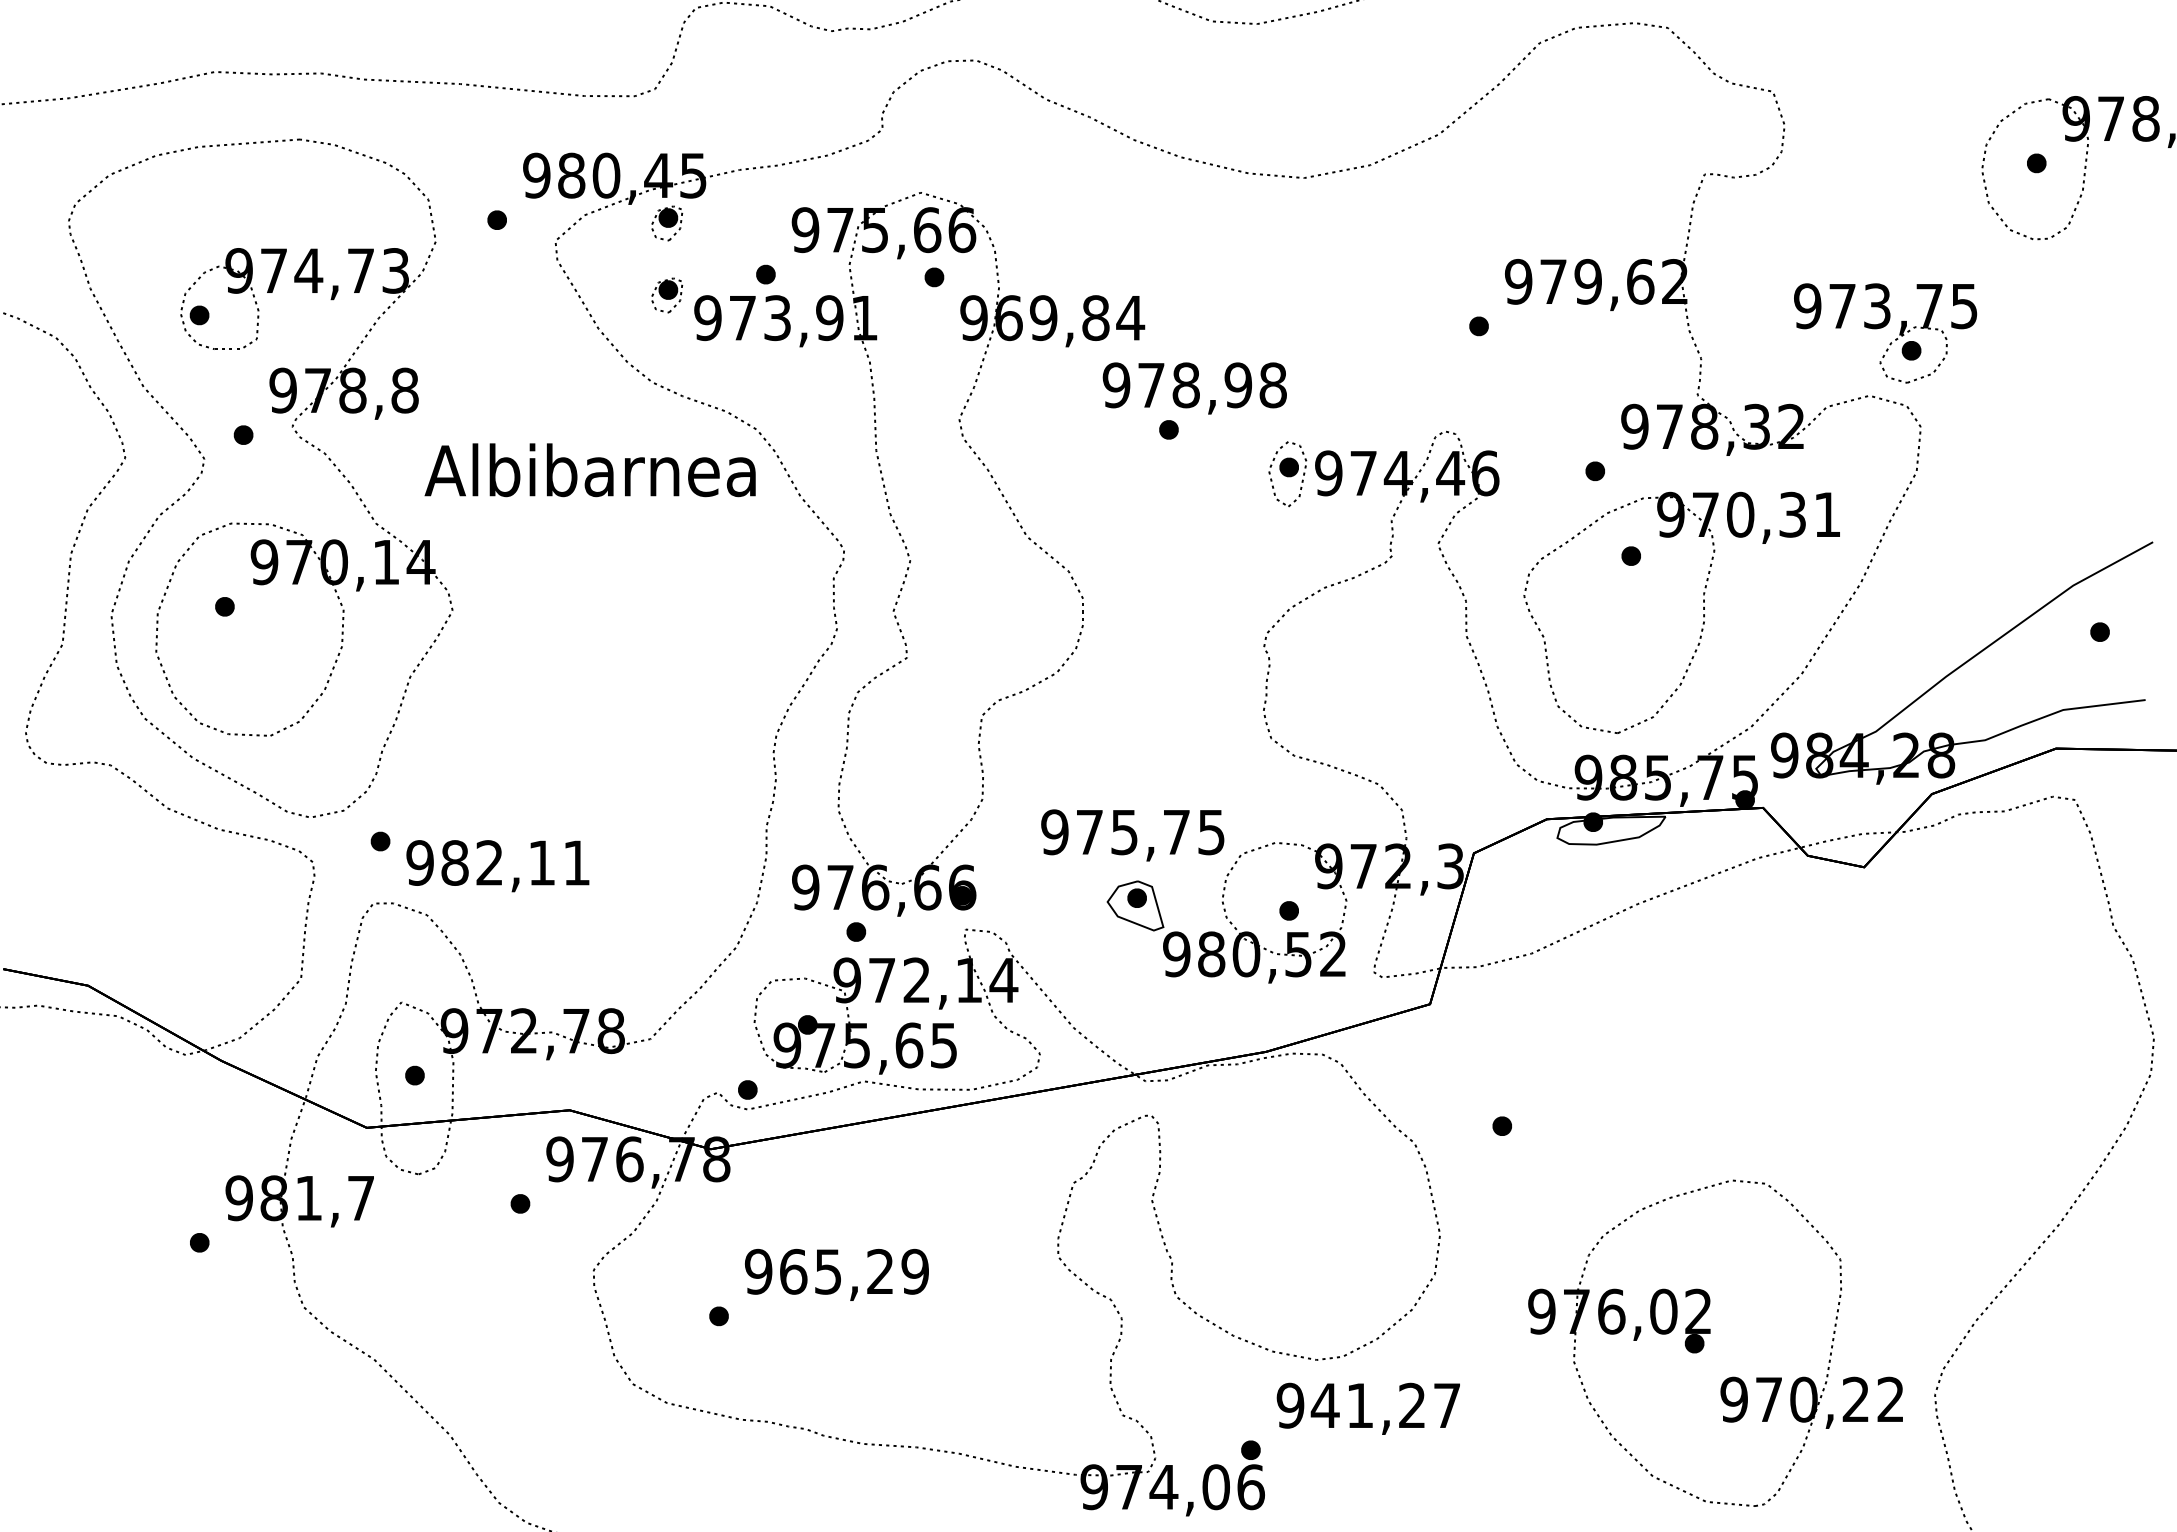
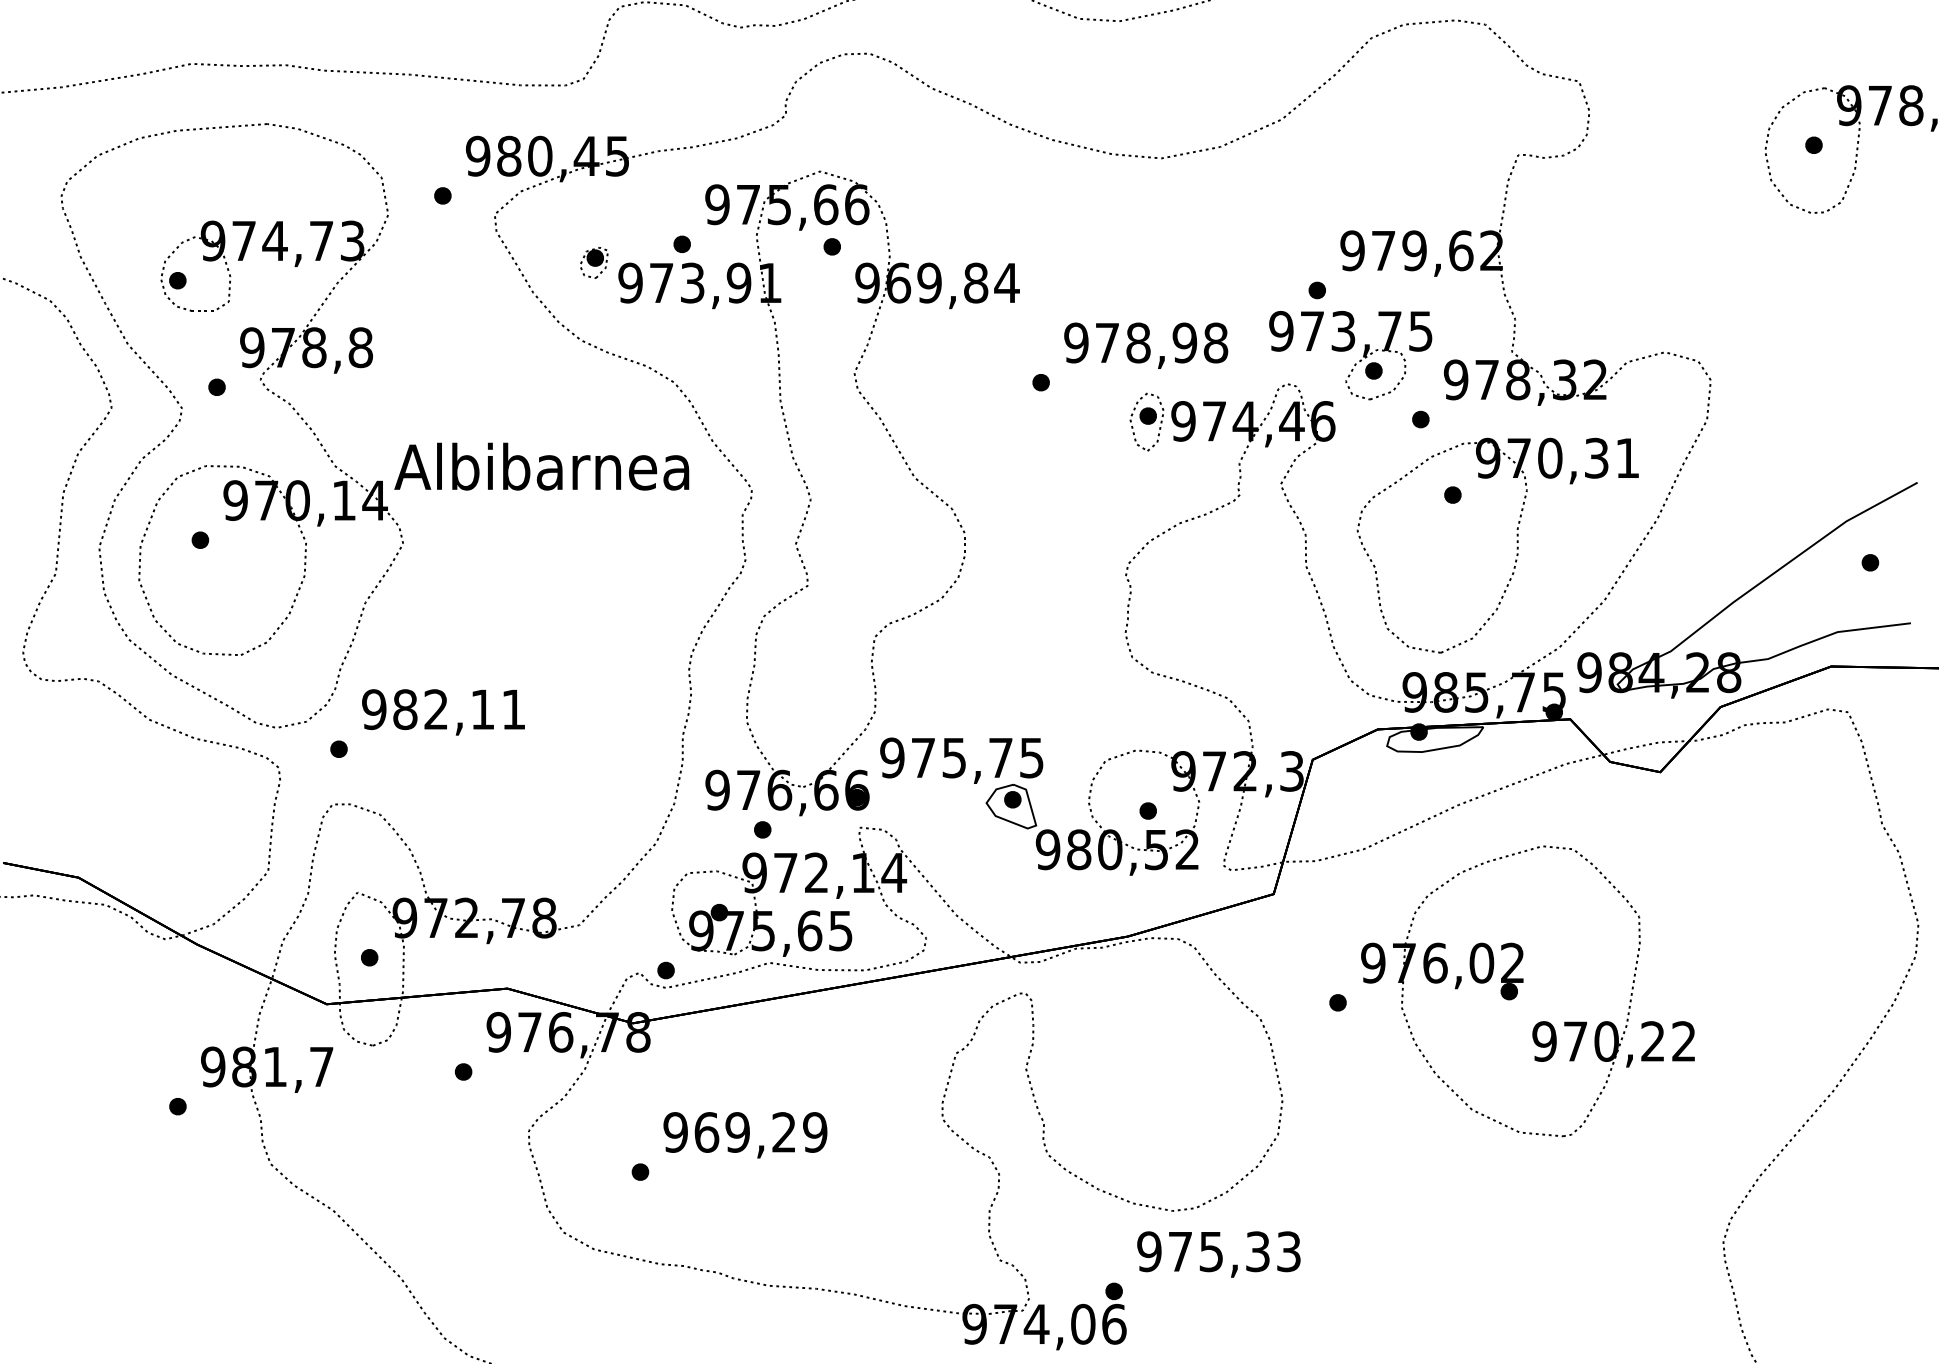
part: (667, 223) -> (594, 198), removed
part: (1883, 327) -> (1348, 350), moved
text: (1194, 388) -> (1145, 345), moved
text: (589, 470) -> (541, 466), moved
text: (1132, 835) -> (961, 760), moved
text: (497, 866) -> (443, 712), moved
text: (827, 1271) -> (737, 1132), 965,29 -> 969,29
part: (1710, 1333) -> (1523, 982), moved
text: (1385, 1405) -> (1234, 1251), 941,27 -> 975,33

